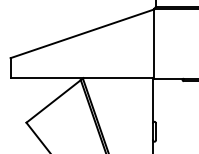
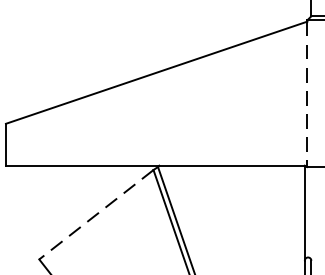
line: (154, 44) -> (308, 95), solid -> dashed
line: (53, 101) -> (96, 214), solid -> dashed

